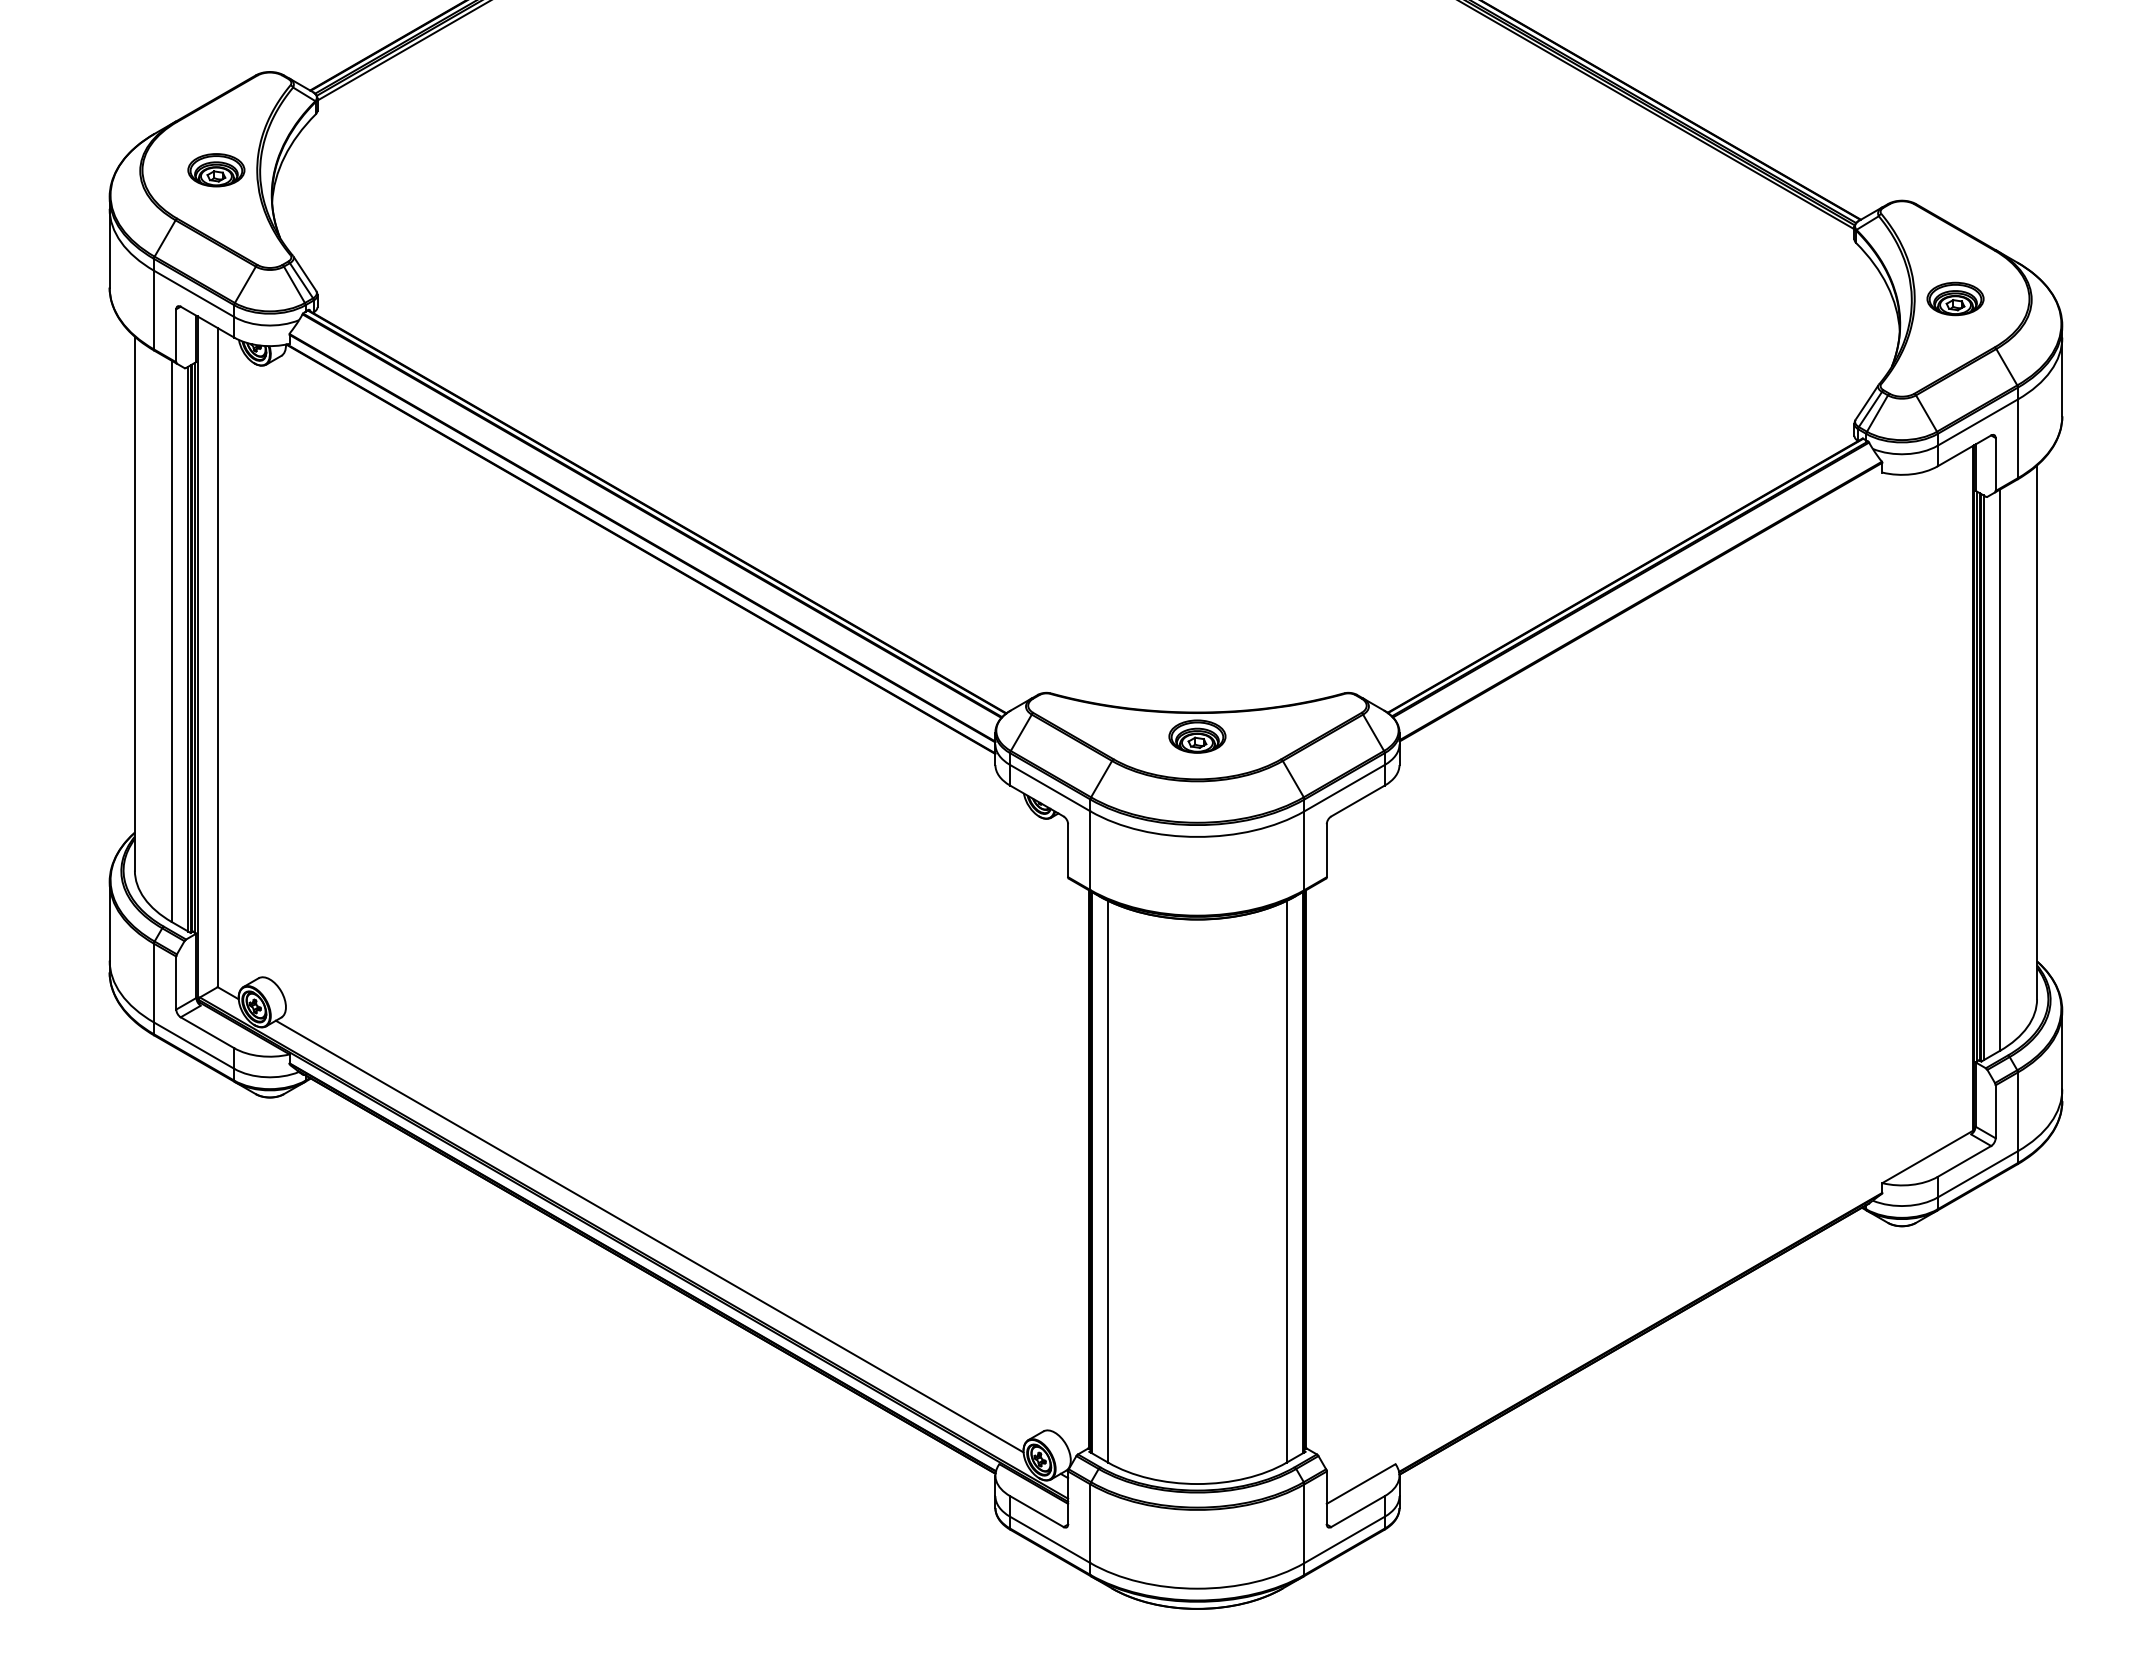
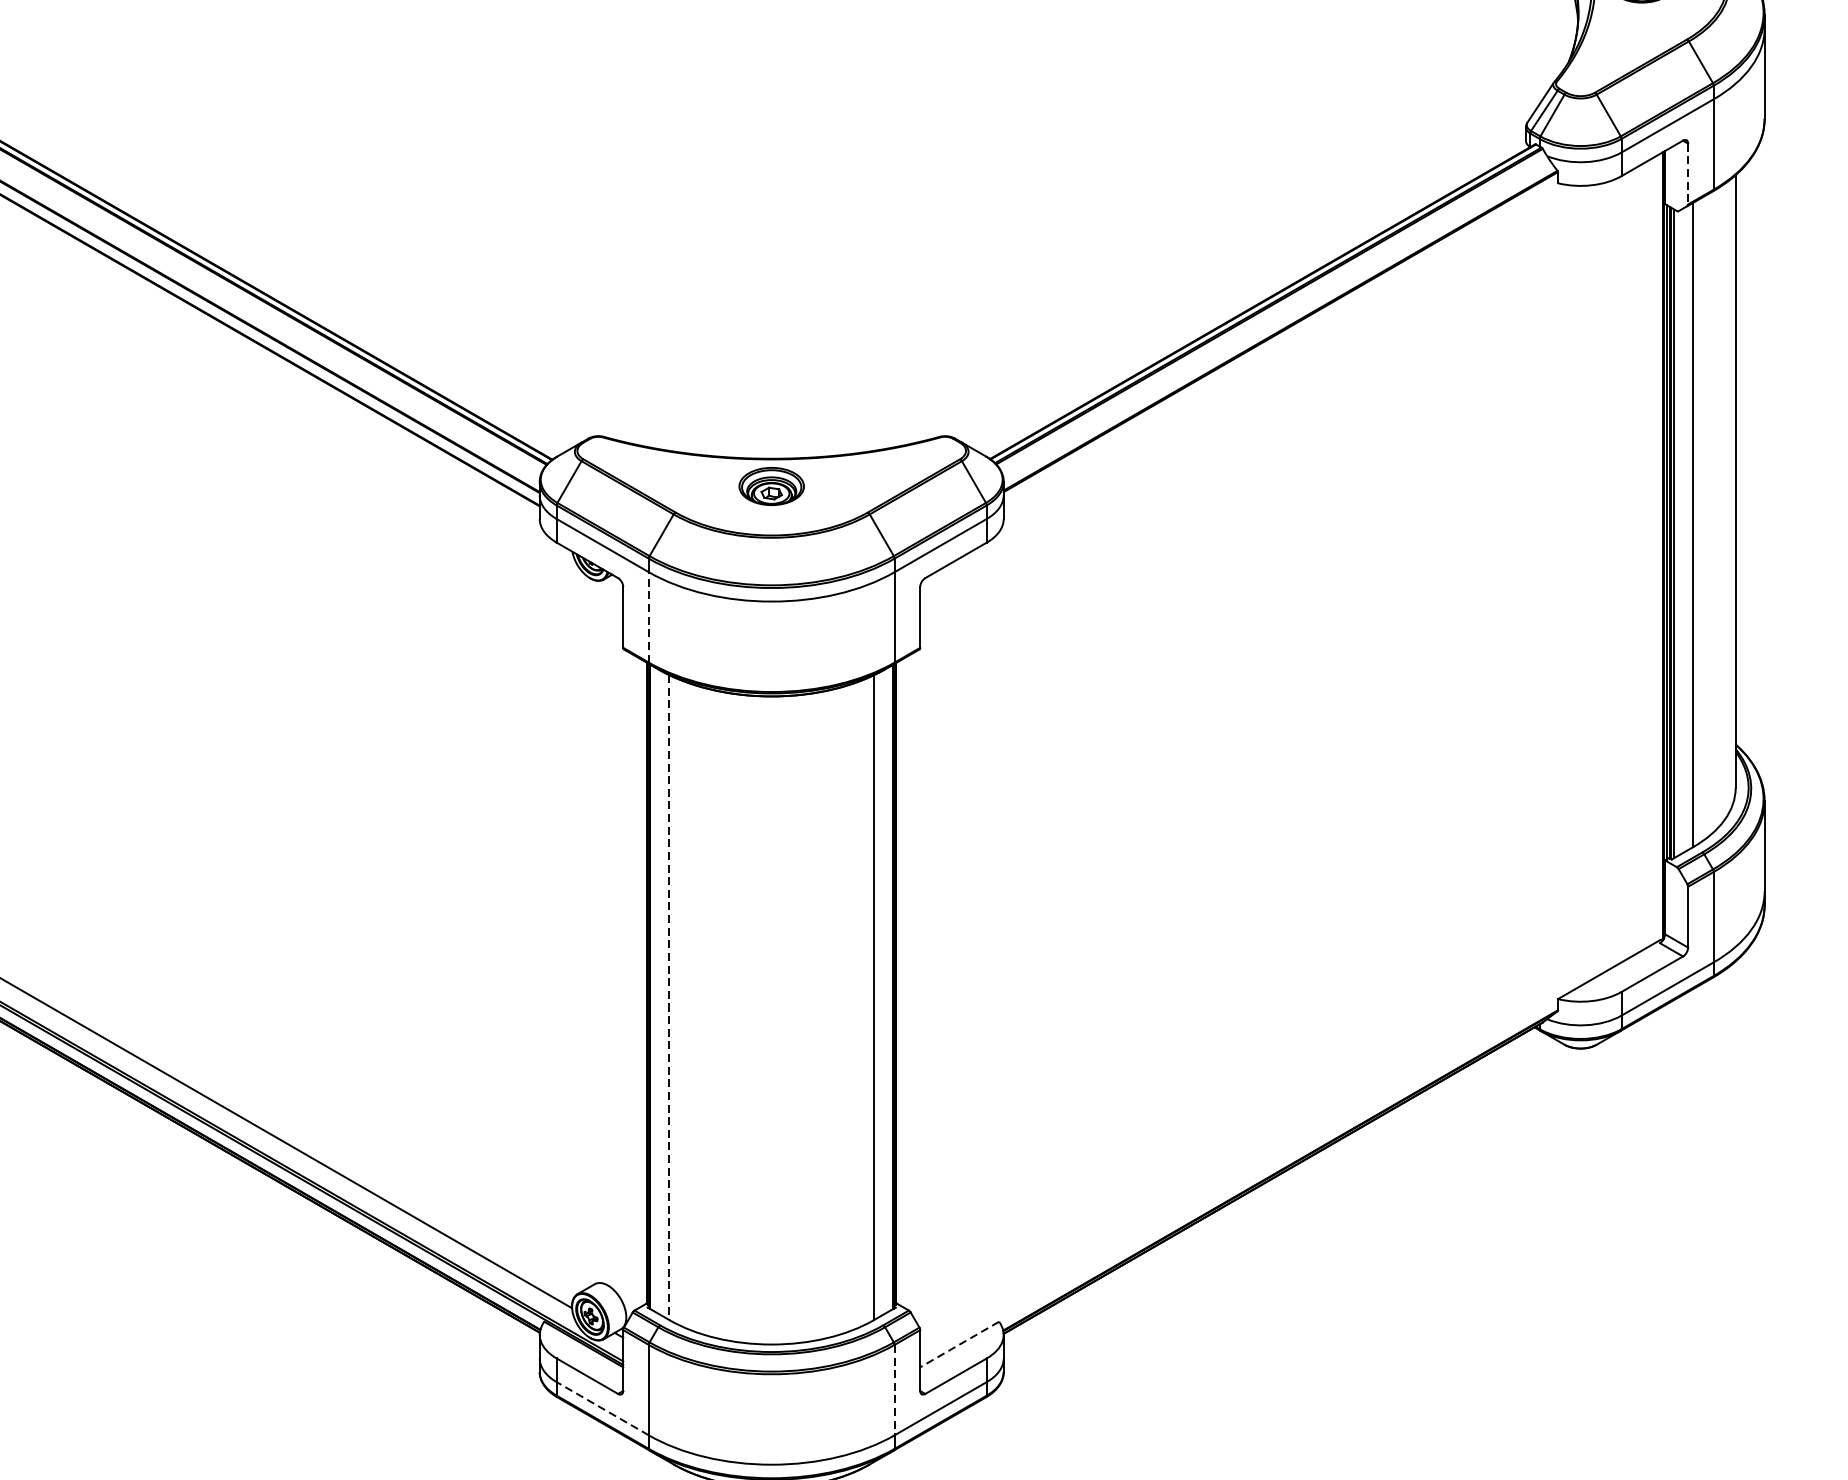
line: (1995, 465) -> (1687, 175), solid -> dashed
line: (1090, 850) -> (648, 617), solid -> dashed
line: (1108, 1181) -> (669, 997), solid -> dashed
line: (1361, 1484) -> (960, 1345), solid -> dashed
line: (1304, 1524) -> (894, 1391), solid -> dashed
line: (1049, 1539) -> (601, 1408), solid -> dashed

